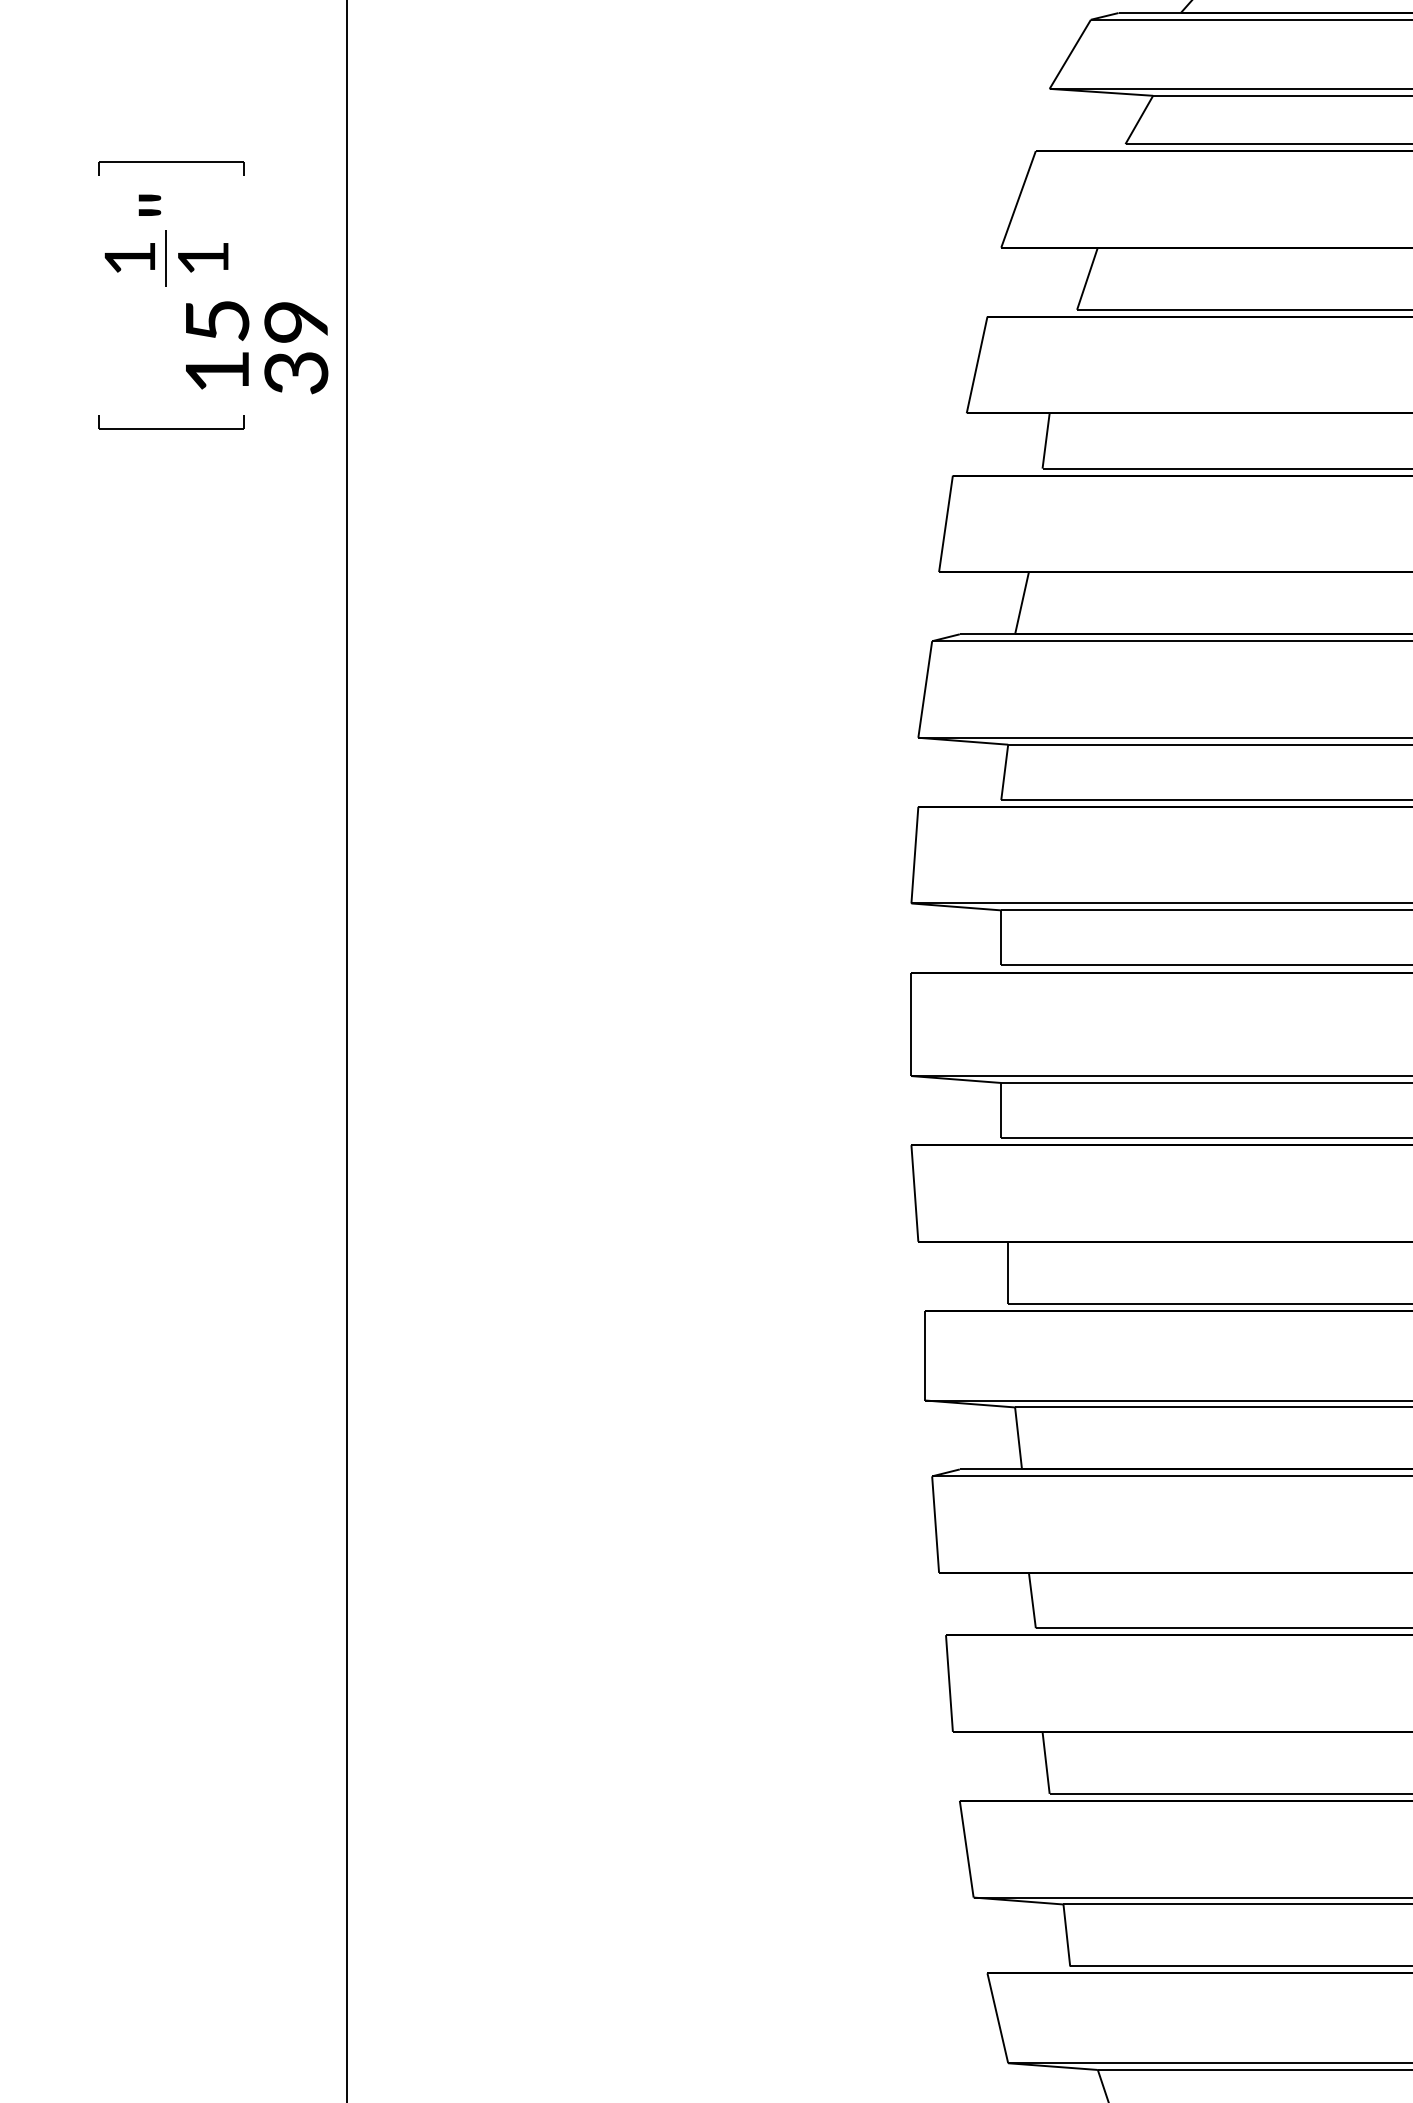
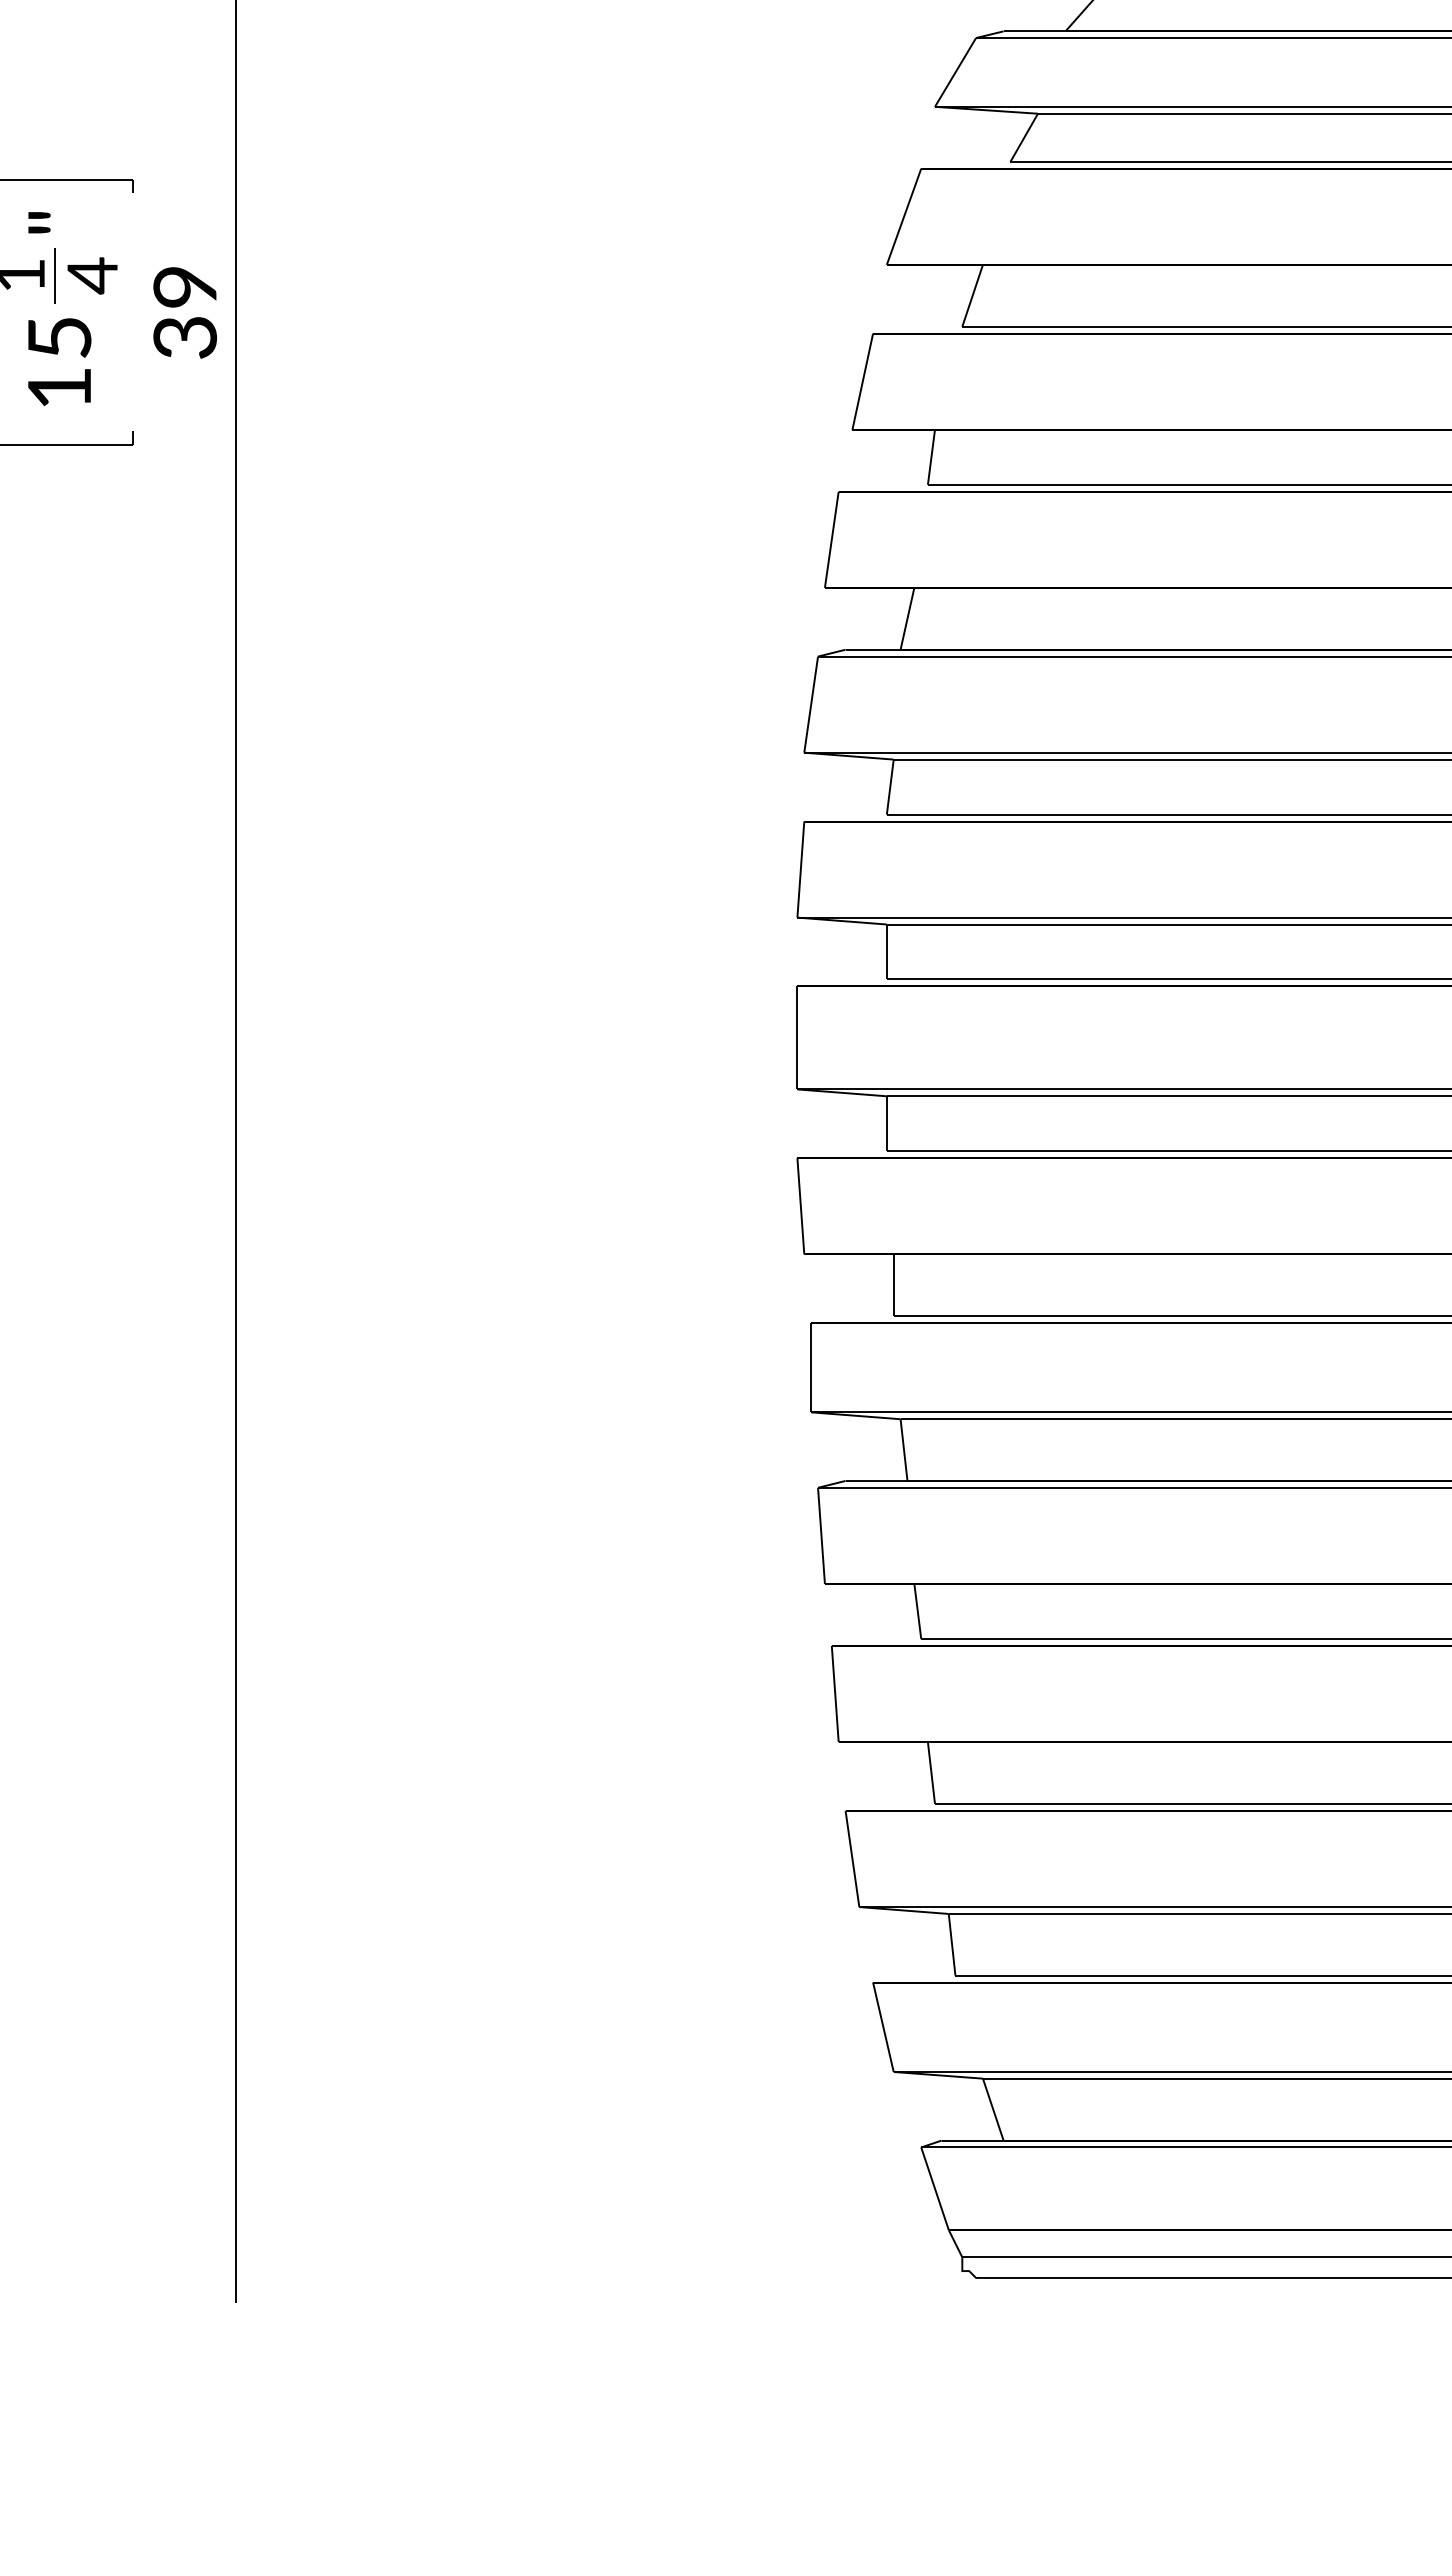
text: (203, 258) -> (92, 275), 1 -> 4
text: (217, 344) -> (59, 361), moved
text: (295, 347) -> (184, 312), moved

